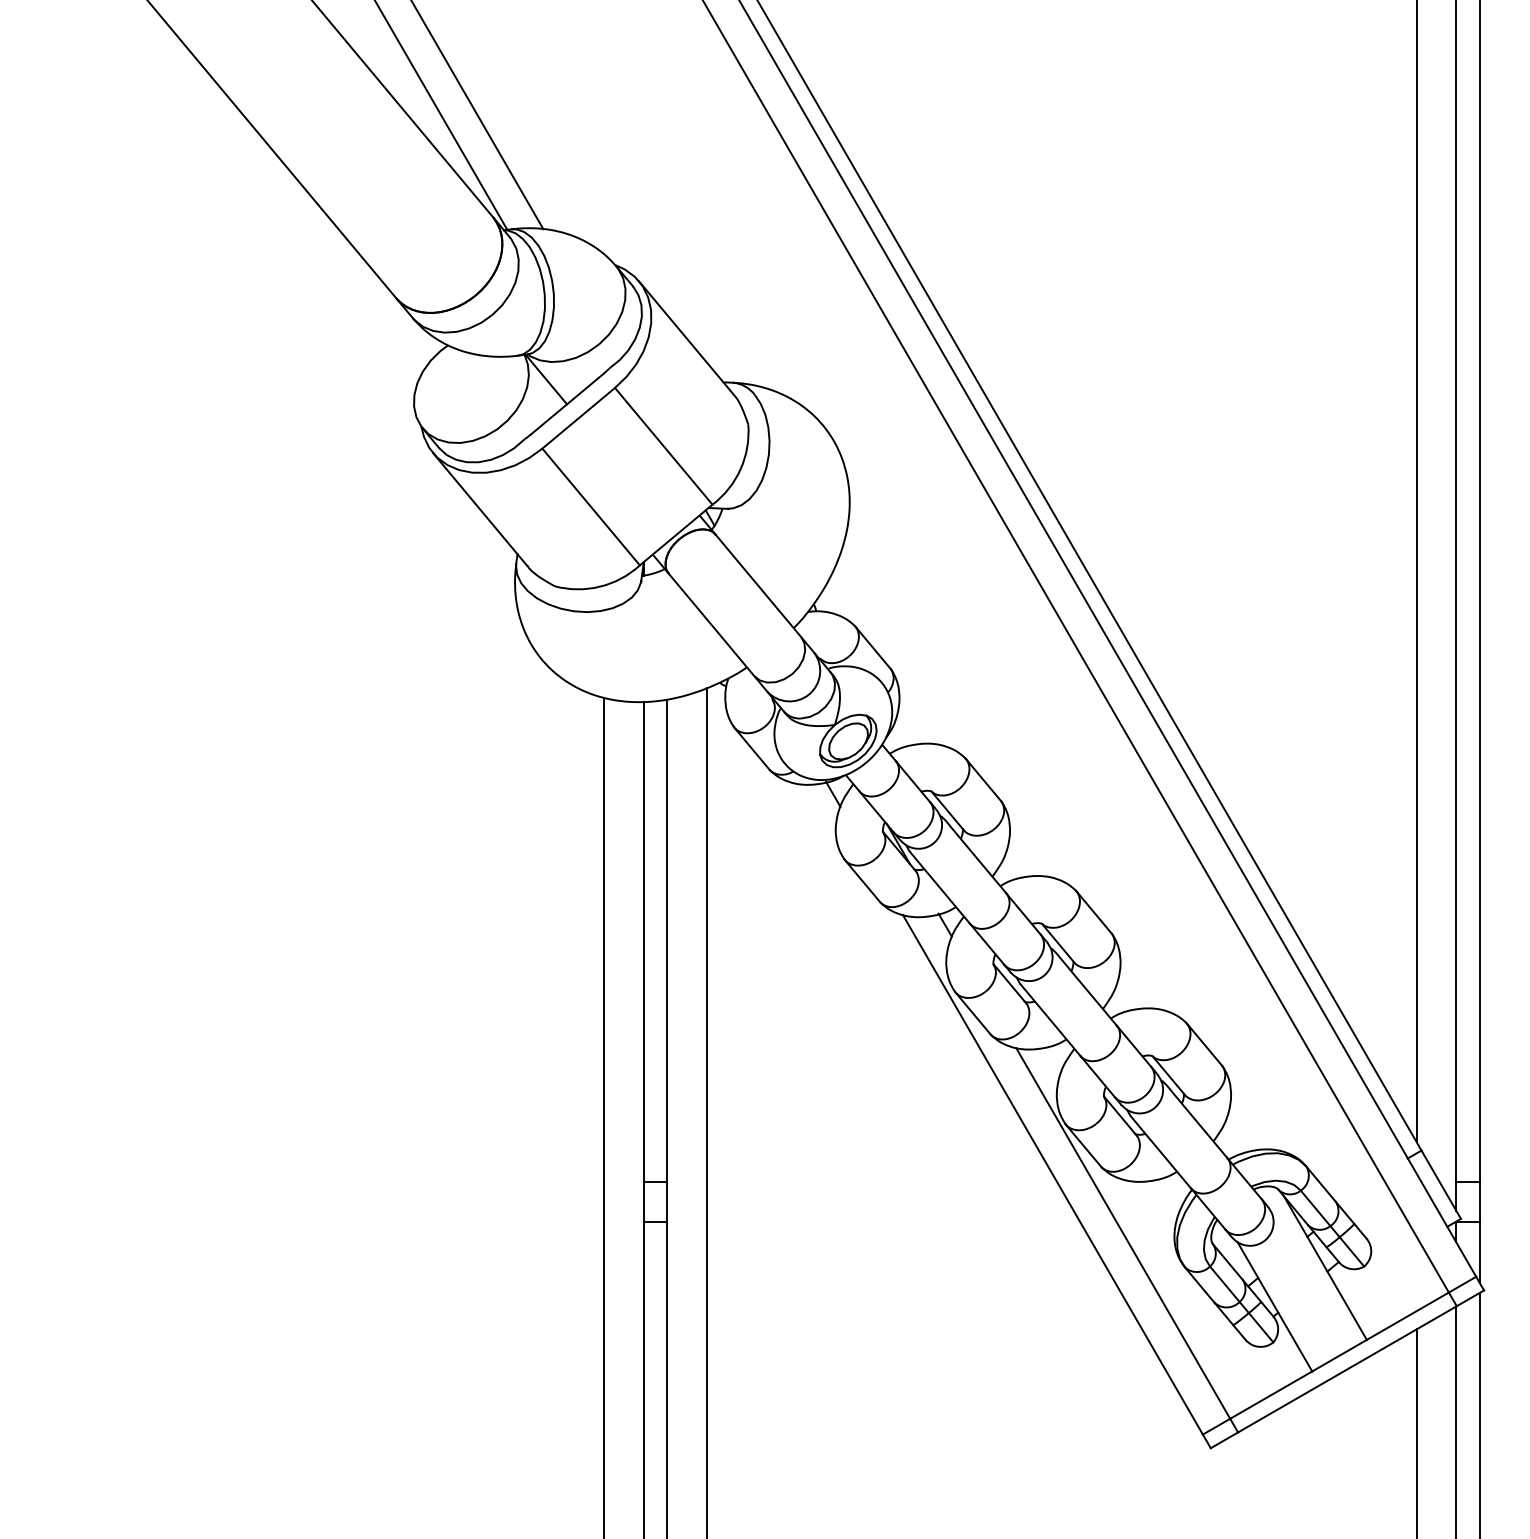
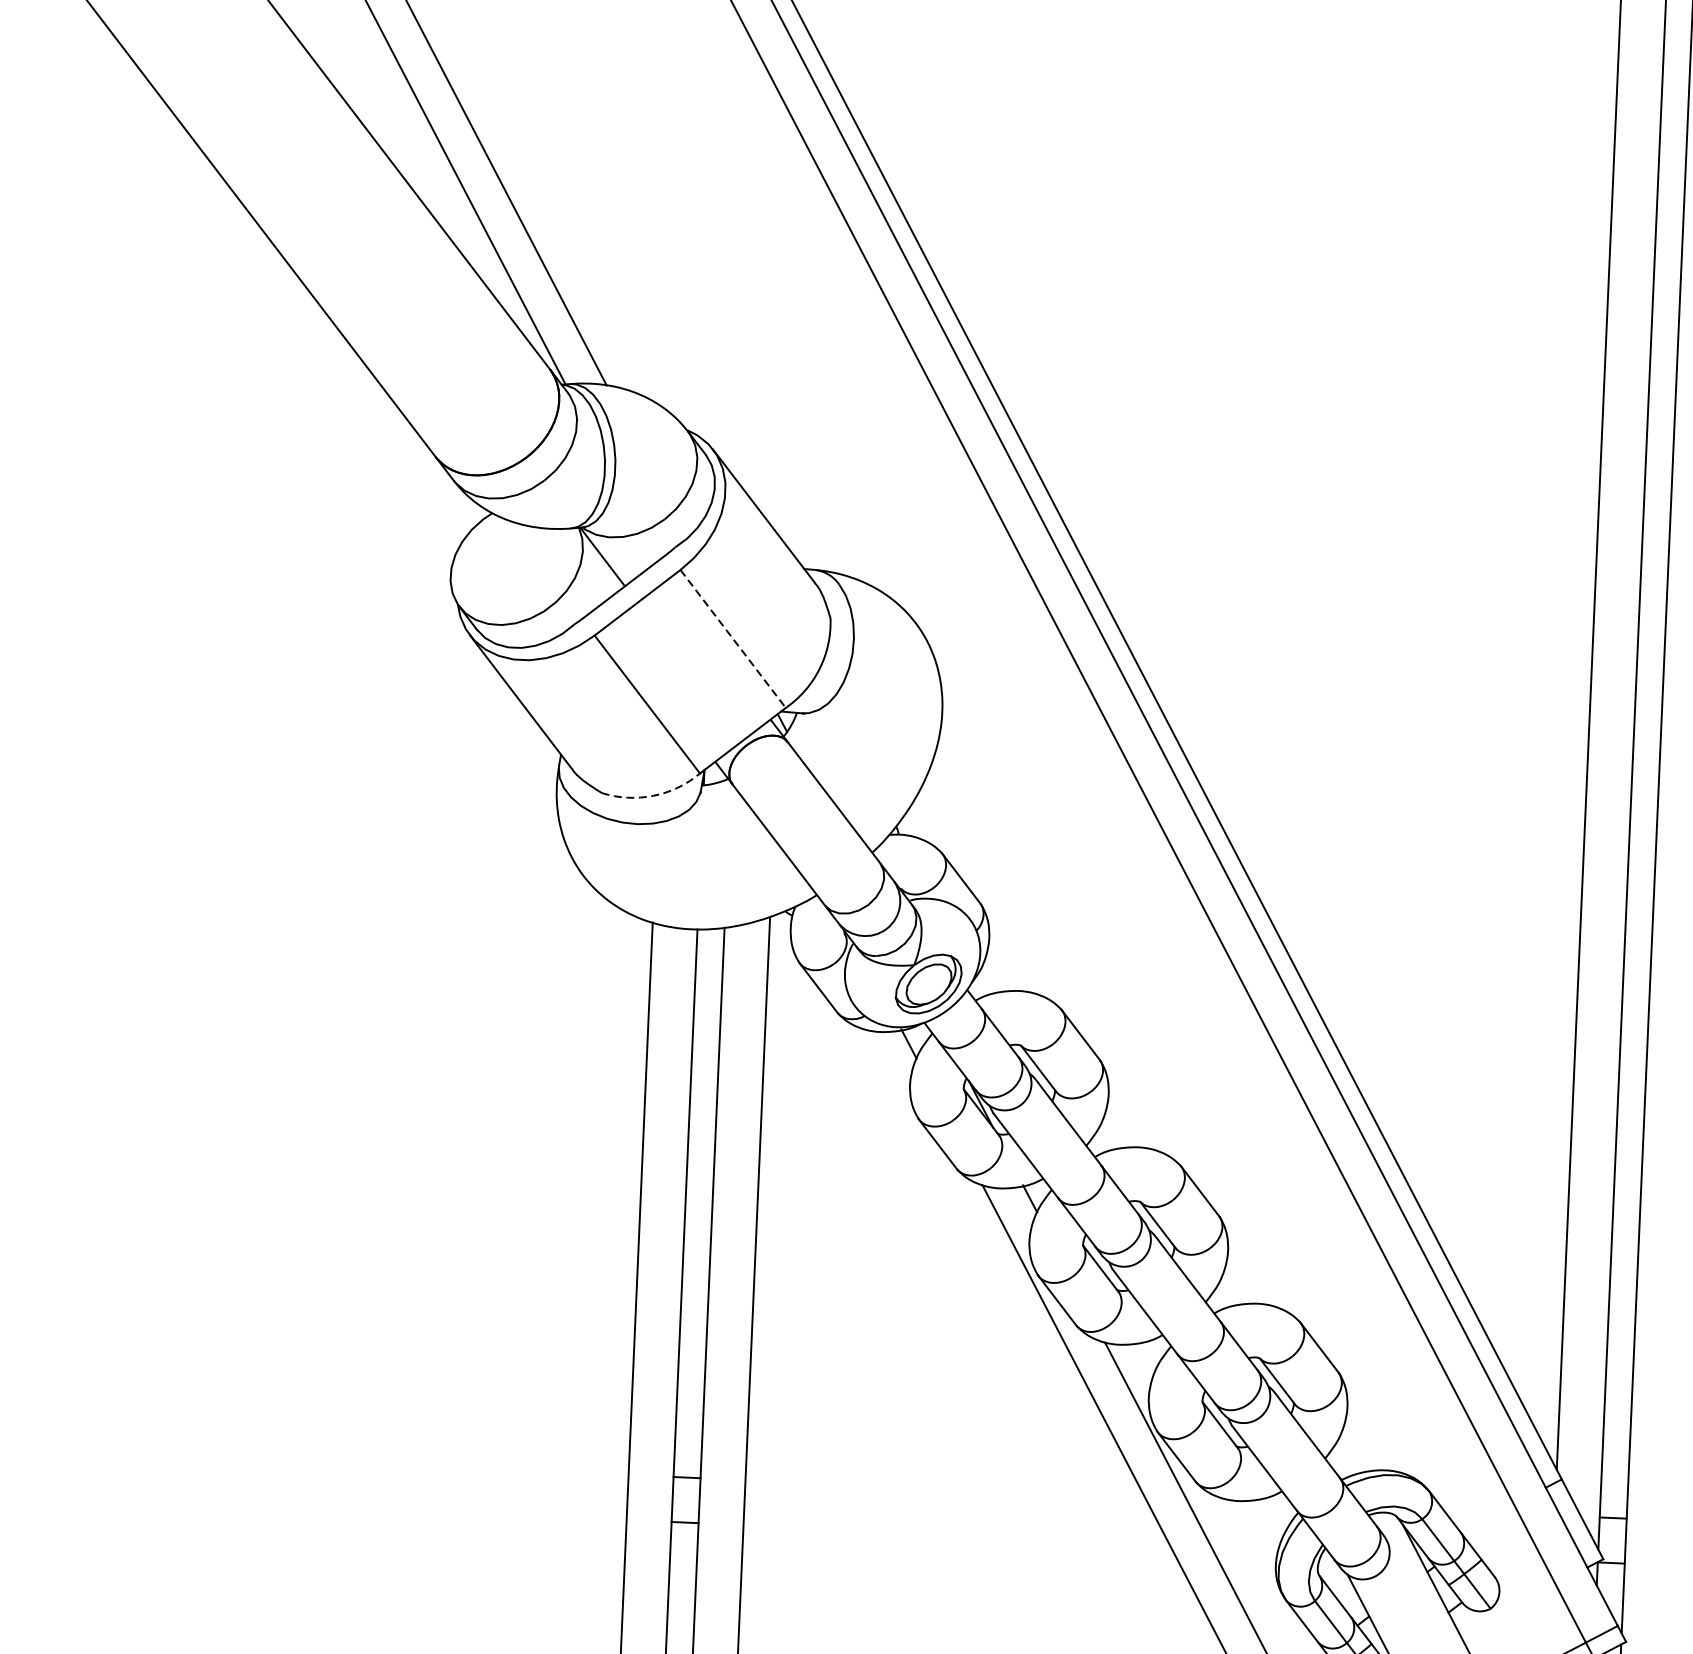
line: (664, 446) -> (733, 639), solid -> dashed
arc: (599, 586) -> (652, 795), solid -> dashed

